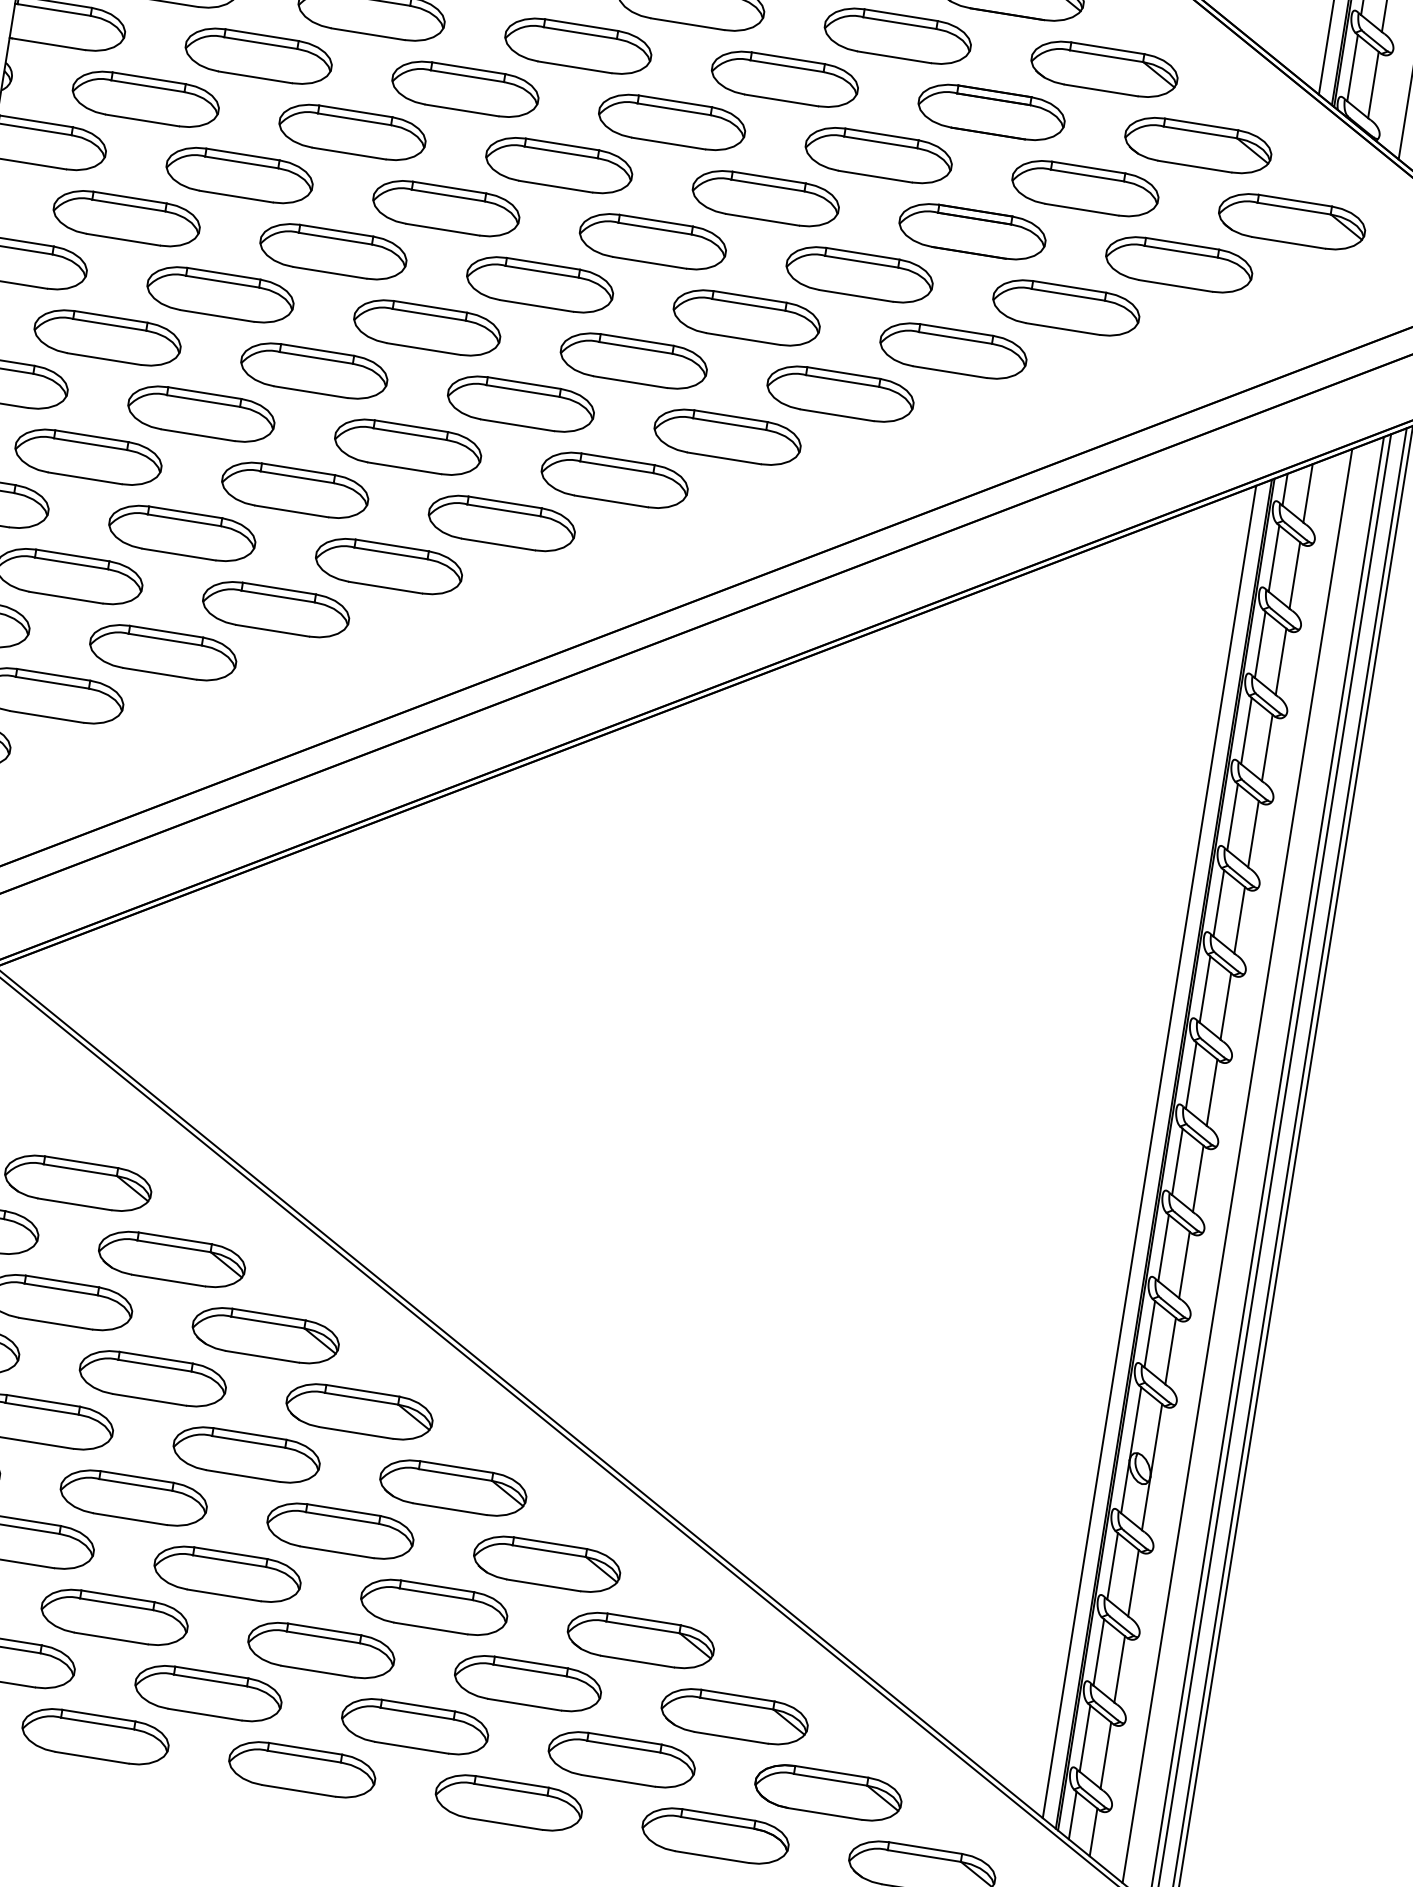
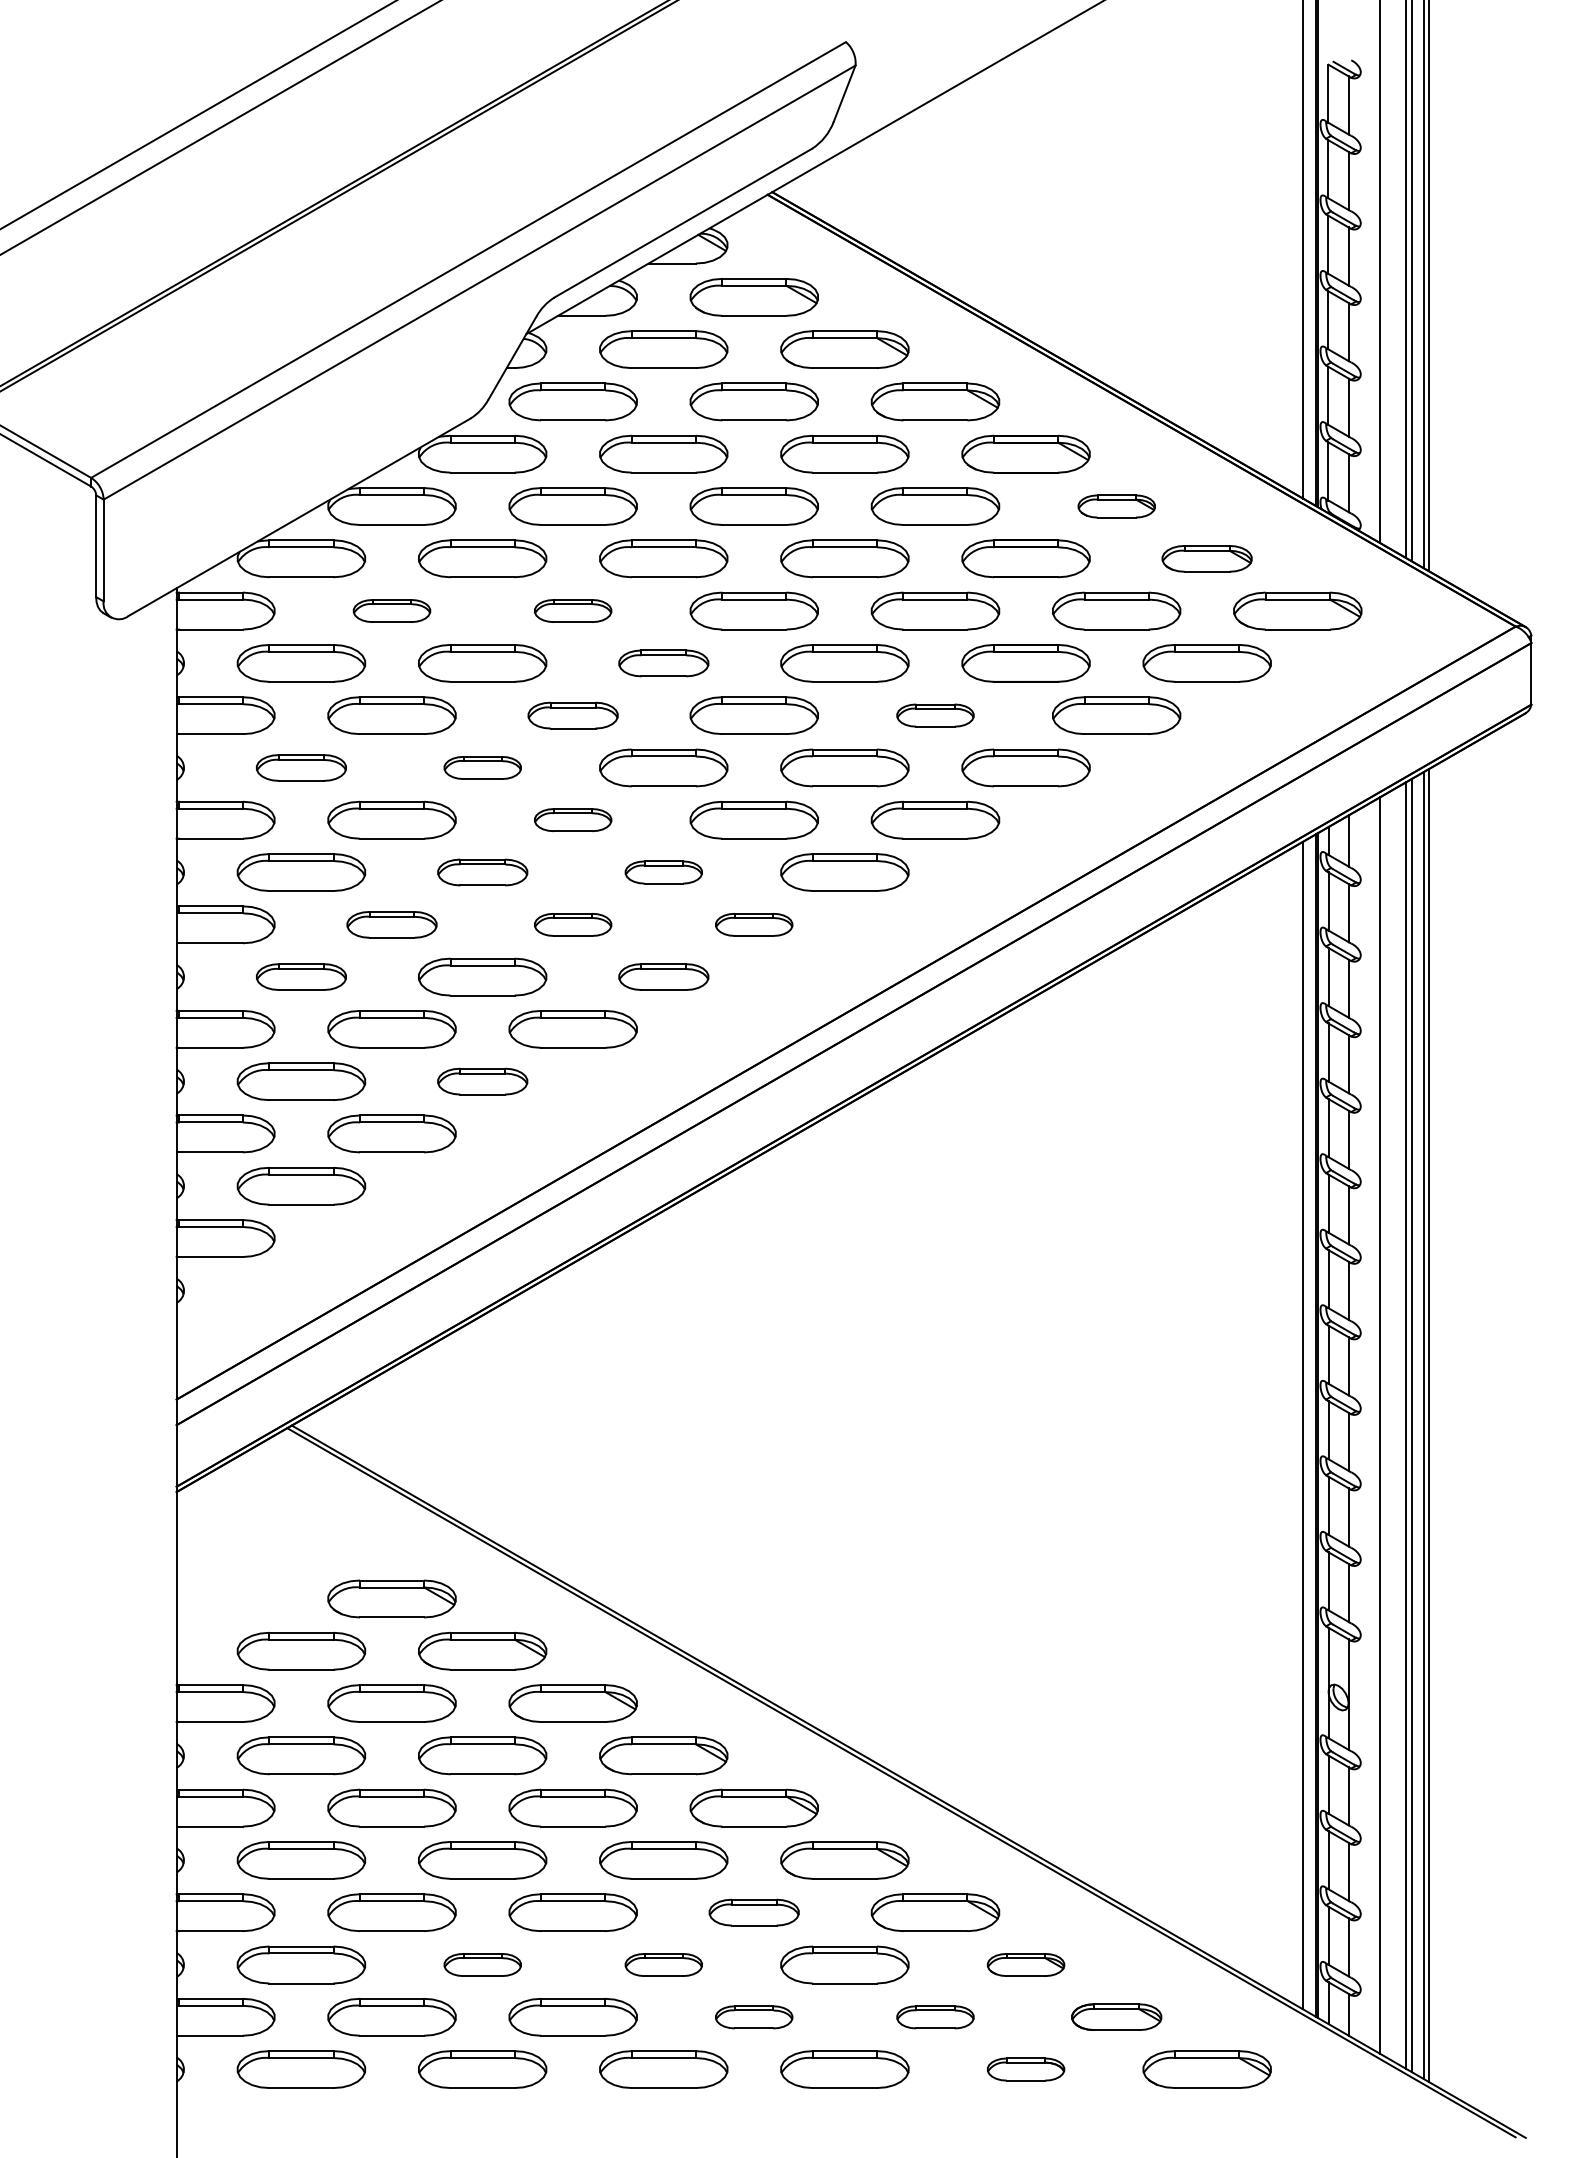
part: (258, 55) -> (391, 610), size x0.6
part: (1104, 69) -> (1116, 506), size x0.6
part: (464, 88) -> (572, 610), size x0.6
part: (1197, 145) -> (1206, 558), size x0.7
part: (558, 165) -> (663, 663), size x0.7
part: (445, 208) -> (572, 715), size x0.7
part: (126, 218) -> (301, 767), size x0.7
part: (333, 251) -> (482, 767), size x0.6
part: (859, 274) -> (935, 715), size x0.6
part: (426, 326) -> (572, 819), size x0.6
part: (314, 371) -> (482, 872), size x0.7
part: (520, 404) -> (663, 872), size x0.6
part: (200, 413) -> (391, 924), size x0.7
part: (407, 446) -> (572, 924), size x0.6
part: (88, 456) -> (301, 976), size x0.7
part: (613, 479) -> (753, 924), size x0.6
part: (501, 522) -> (663, 976), size x0.7
part: (275, 609) -> (482, 1081), size x0.7
part: (433, 1607) -> (753, 1912), size x0.7
part: (114, 1616) -> (482, 1964), size x0.6
part: (321, 1649) -> (663, 1964), size x0.6
part: (734, 1716) -> (1025, 1964), size x0.6
part: (414, 1726) -> (753, 2017), size x0.6
part: (621, 1760) -> (935, 2017), size x0.6
part: (828, 1792) -> (1116, 2016), size x0.7
part: (714, 1835) -> (1025, 2069), size x0.6

